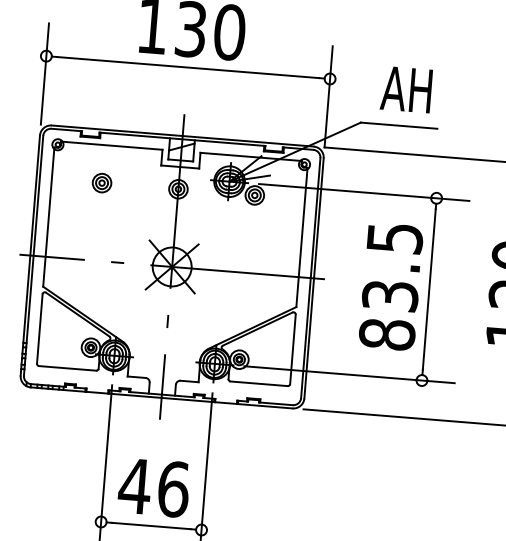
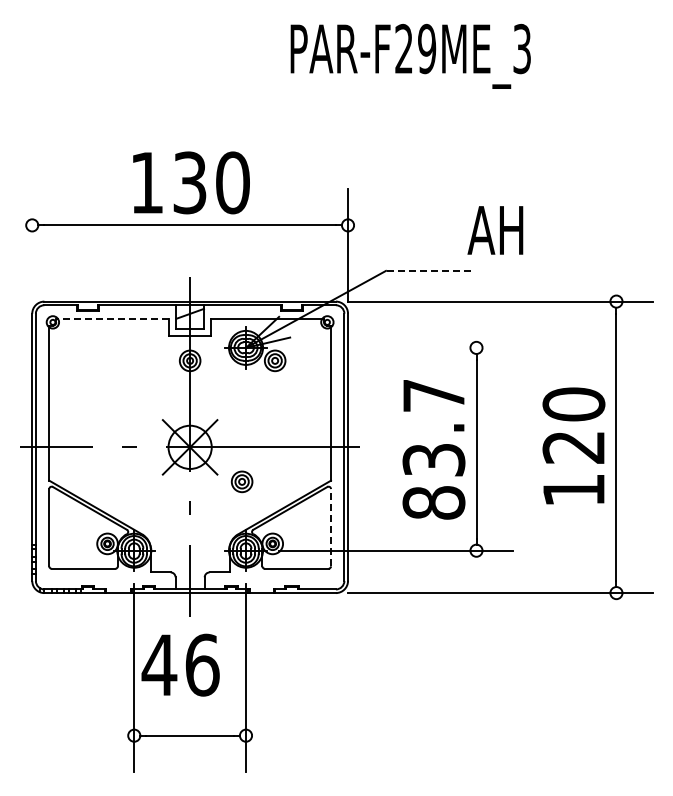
line: (45, 73) -> (32, 244), removed
text: (406, 89) -> (495, 230), moved
line: (399, 125) -> (428, 270), solid -> dashed
line: (111, 145) -> (112, 318), solid -> dashed
part: (101, 182) -> (241, 481), moved
line: (363, 192) -> (395, 347), removed
text: (395, 238) -> (434, 395), 83.5 -> 83.7
line: (293, 349) -> (331, 527), solid -> dashed
text: (153, 487) -> (180, 664), moved

